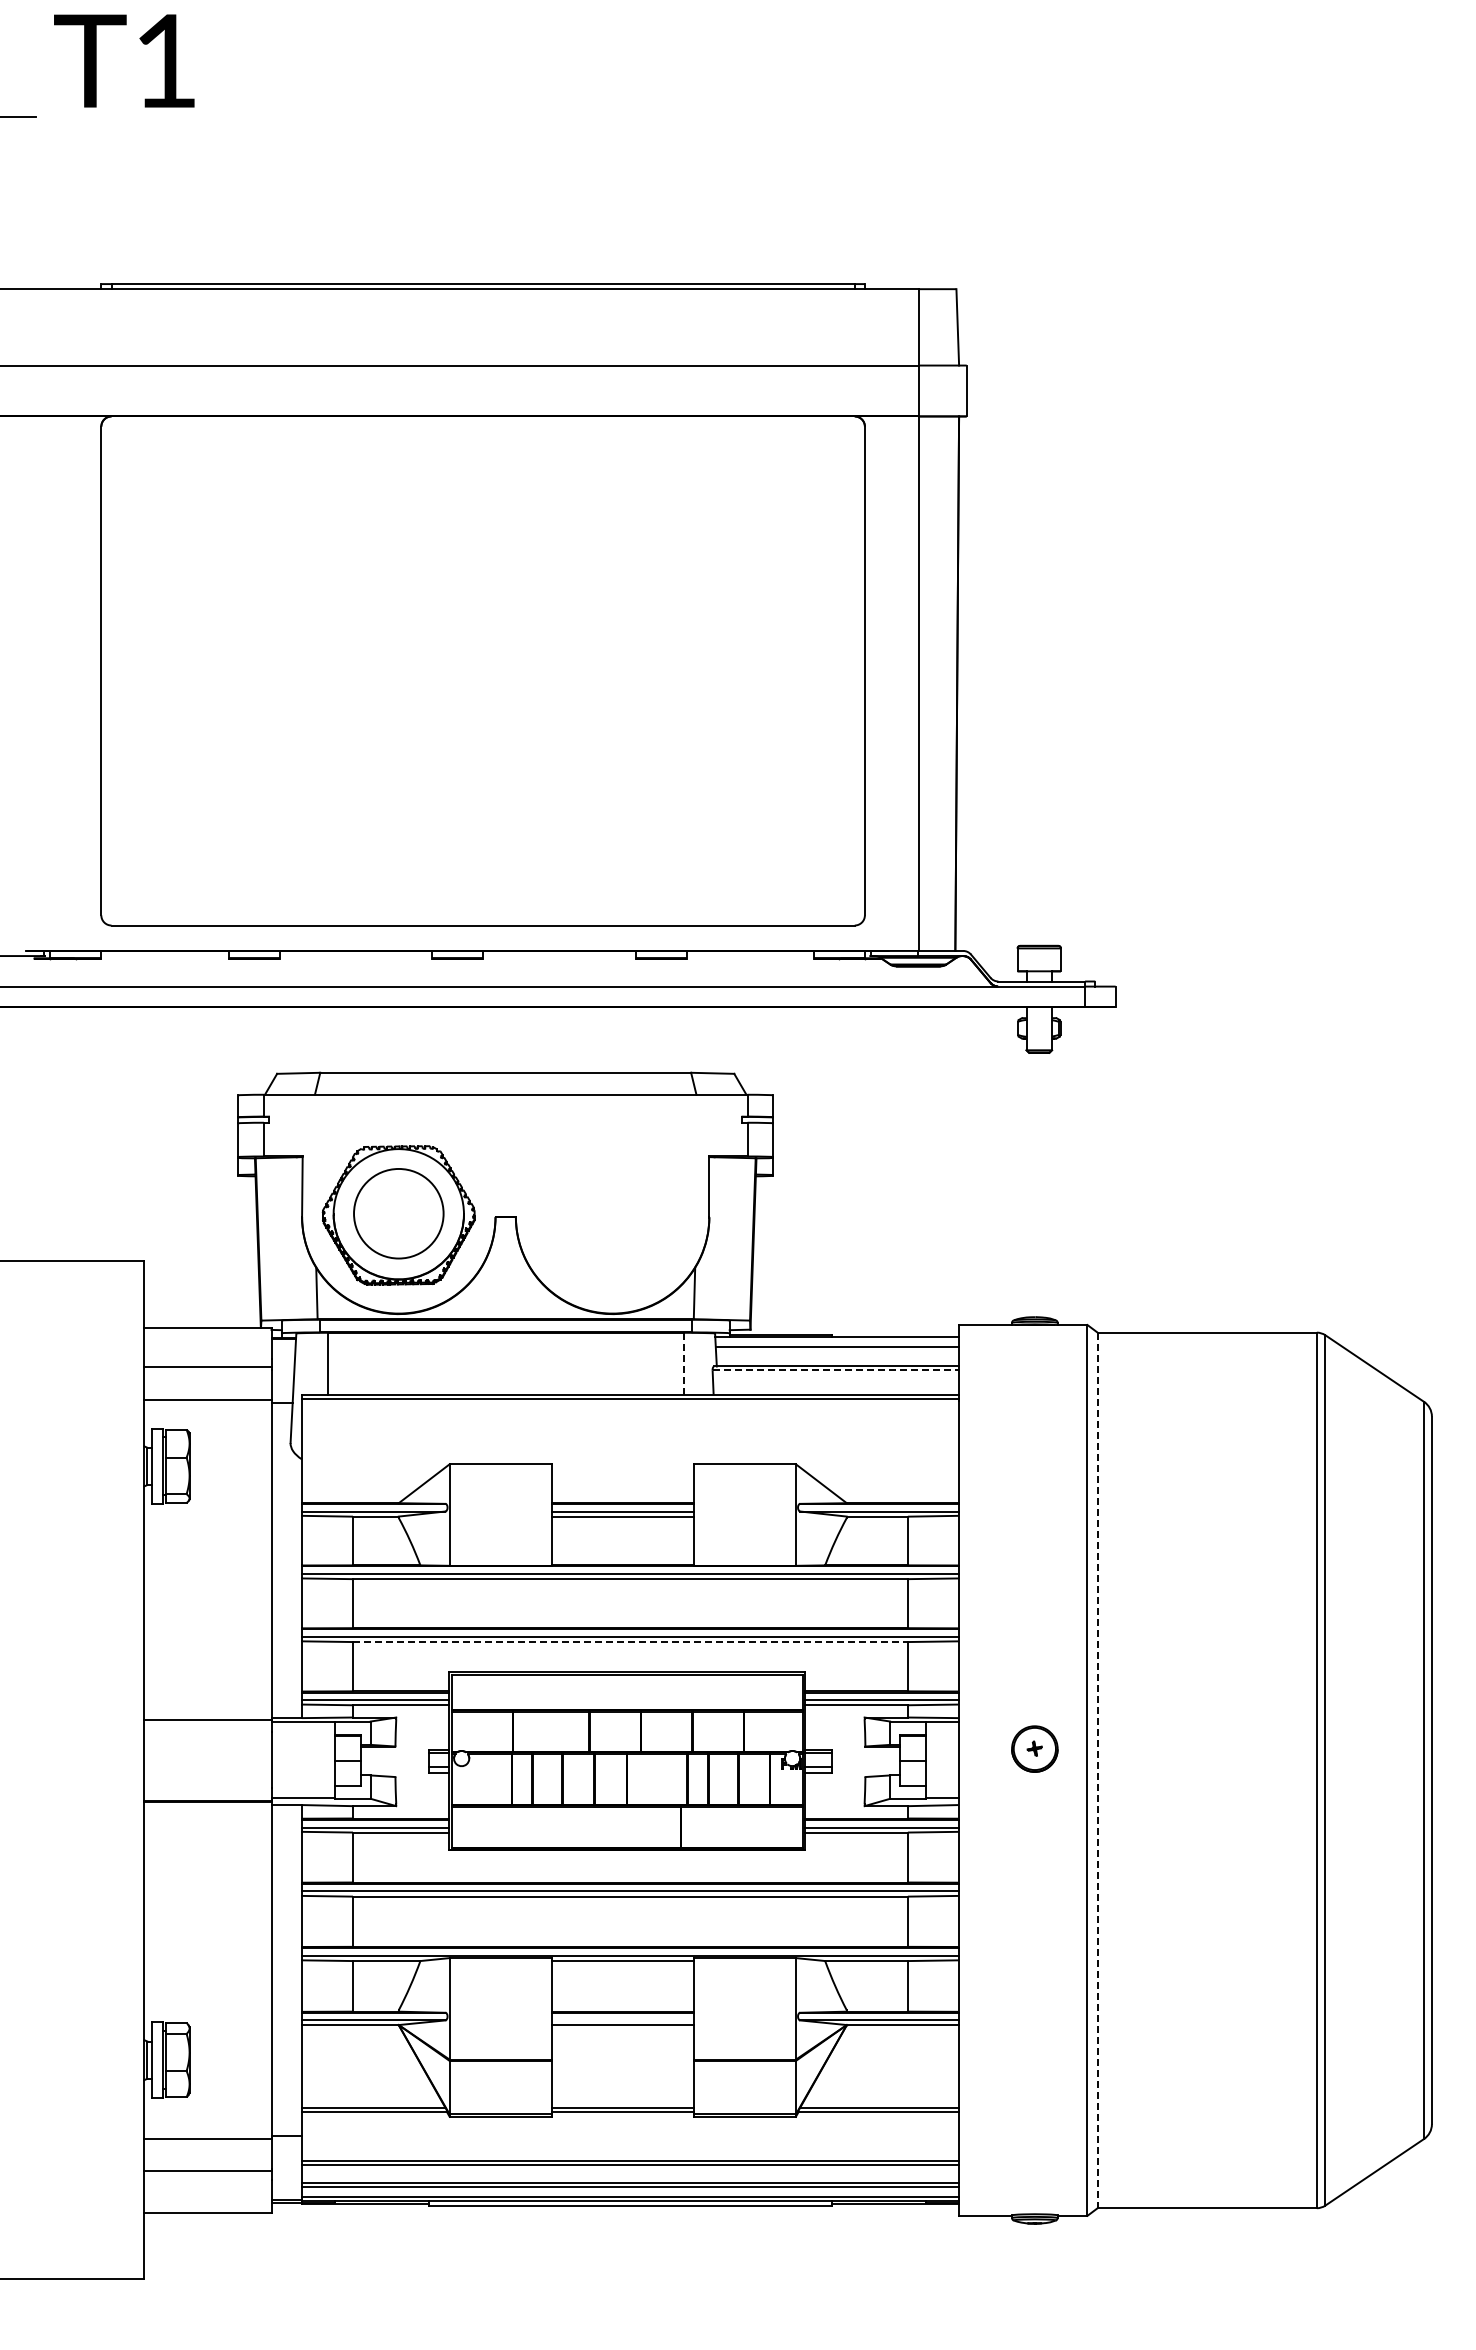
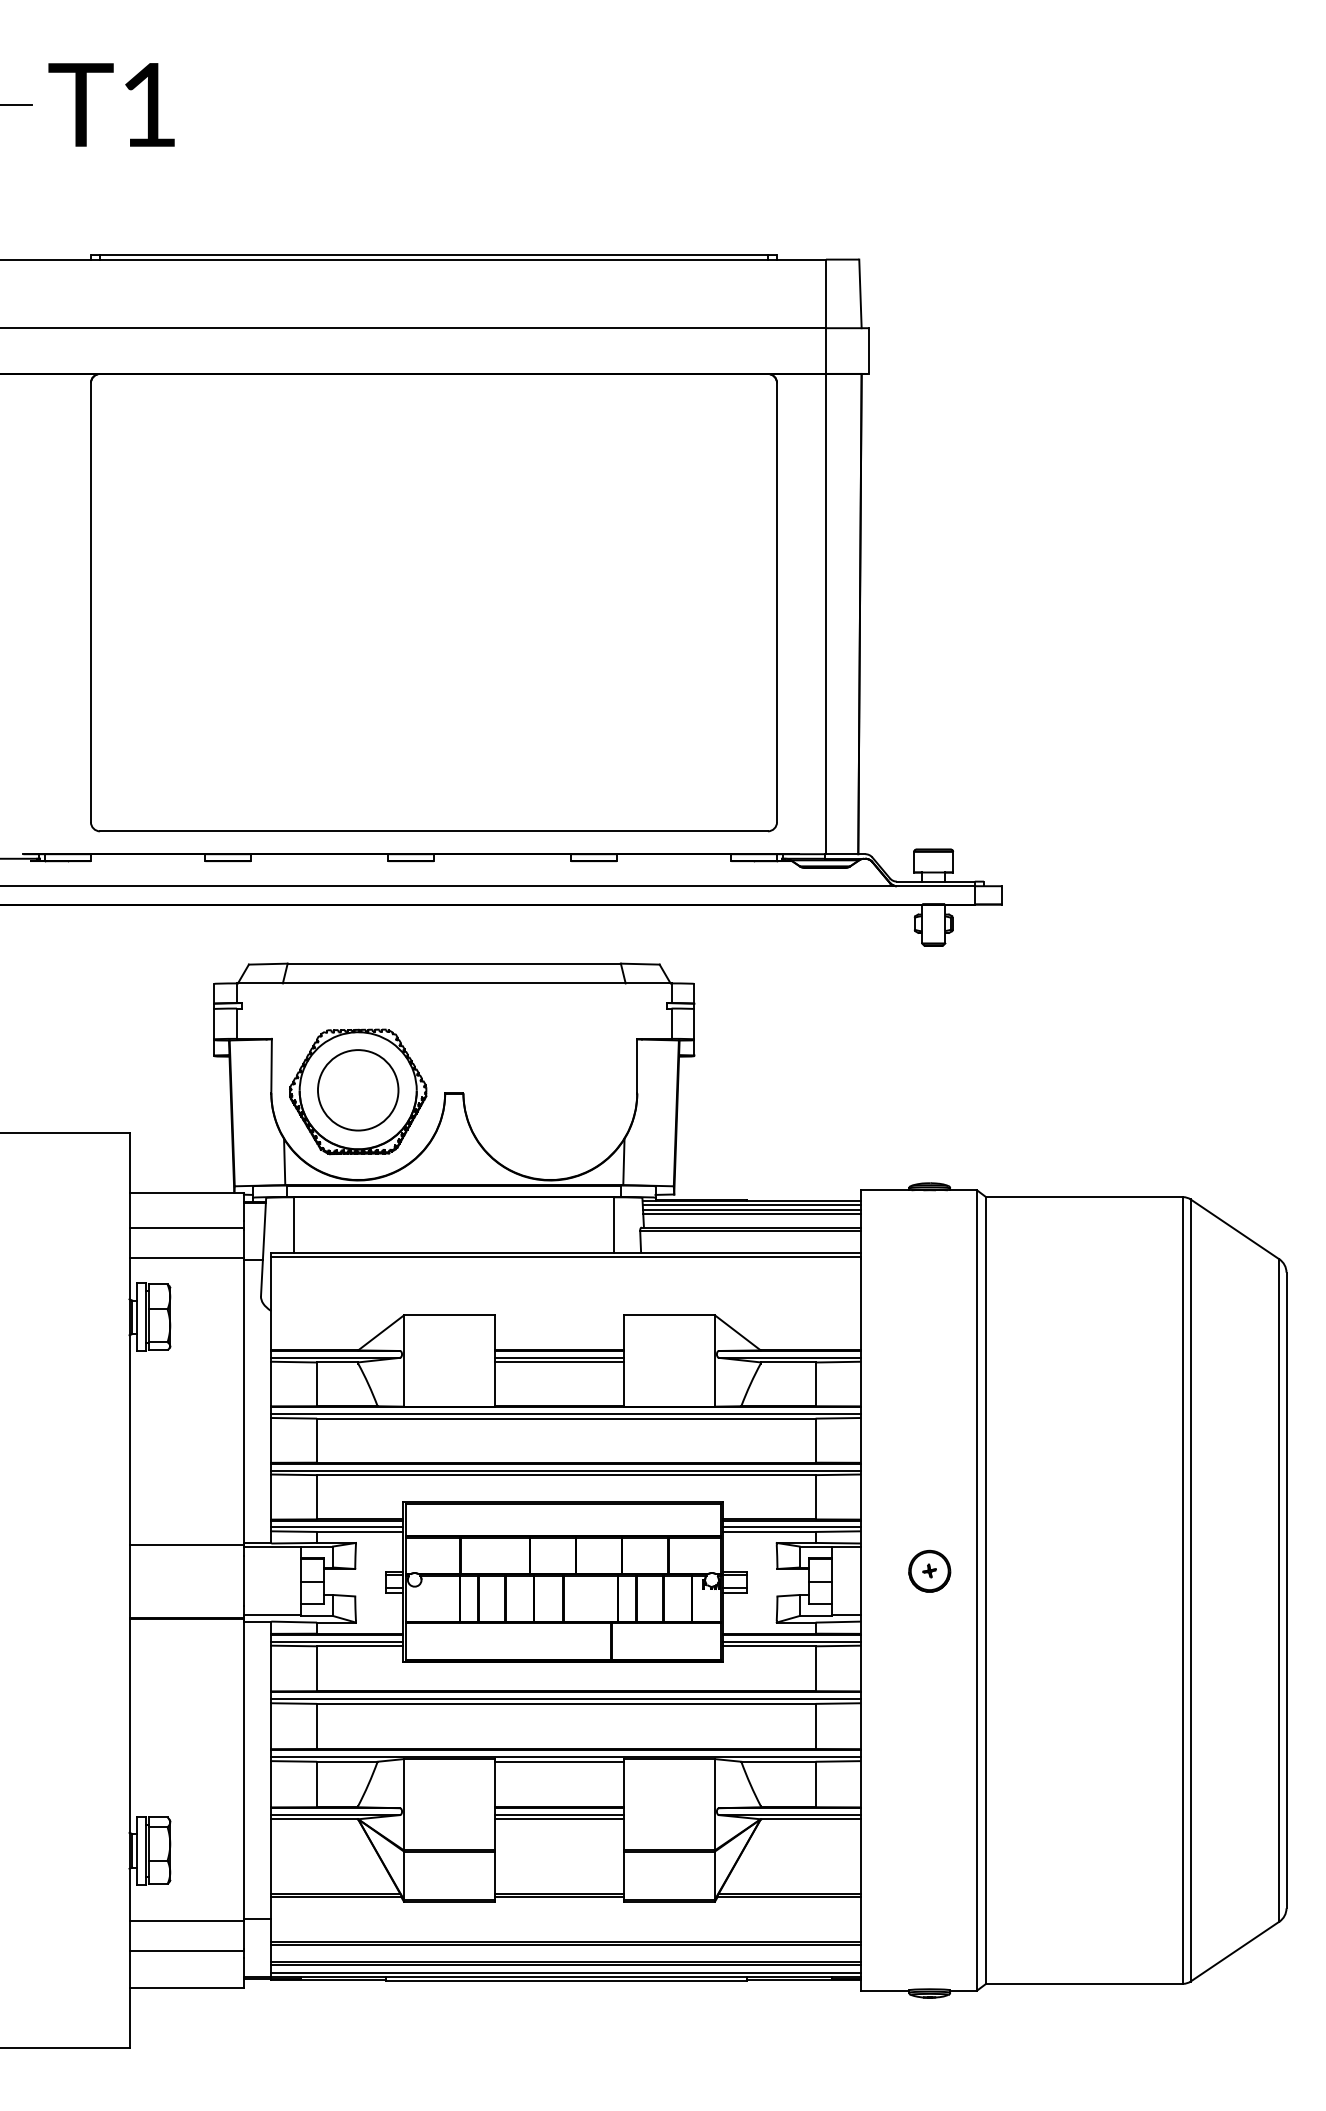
text: (124, 60) -> (111, 104), moved
line: (836, 1340) -> (751, 1204), added
line: (837, 1351) -> (752, 1214), added
line: (683, 1363) -> (614, 1224), dashed -> solid
line: (835, 1370) -> (750, 1231), dashed -> solid
line: (630, 1642) -> (566, 1475), dashed -> solid
line: (1097, 1770) -> (986, 1590), dashed -> solid
line: (622, 2020) -> (559, 1815), added

